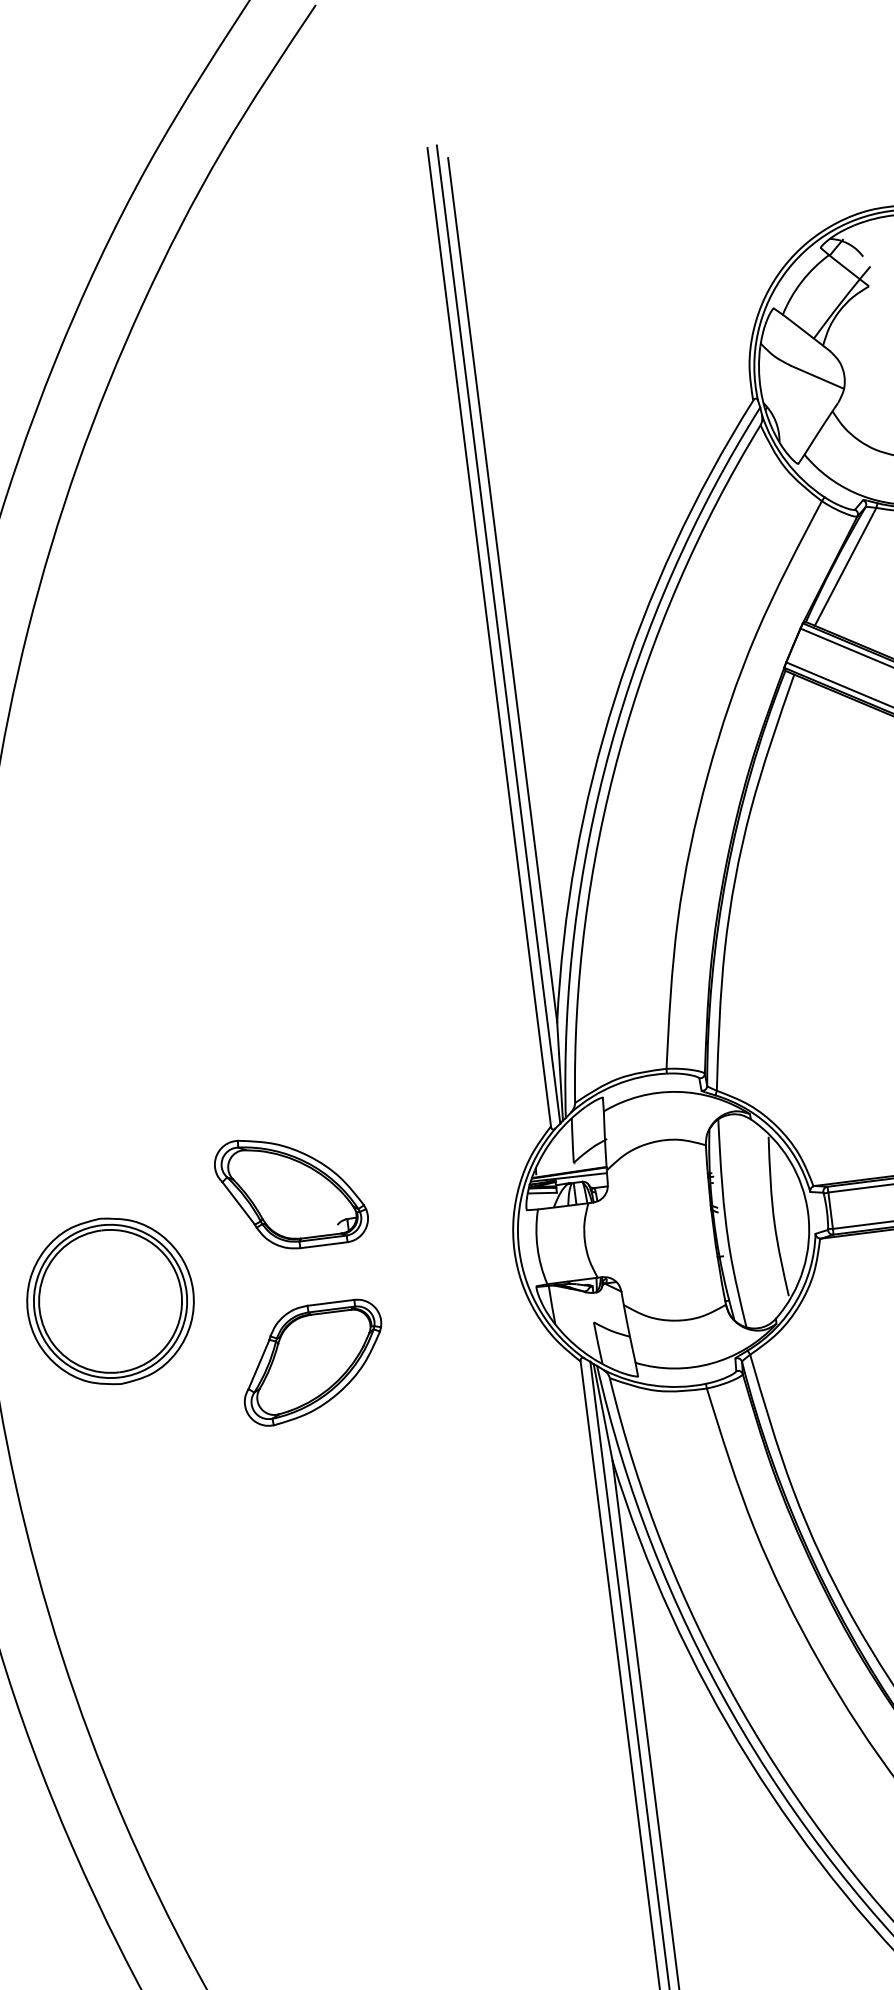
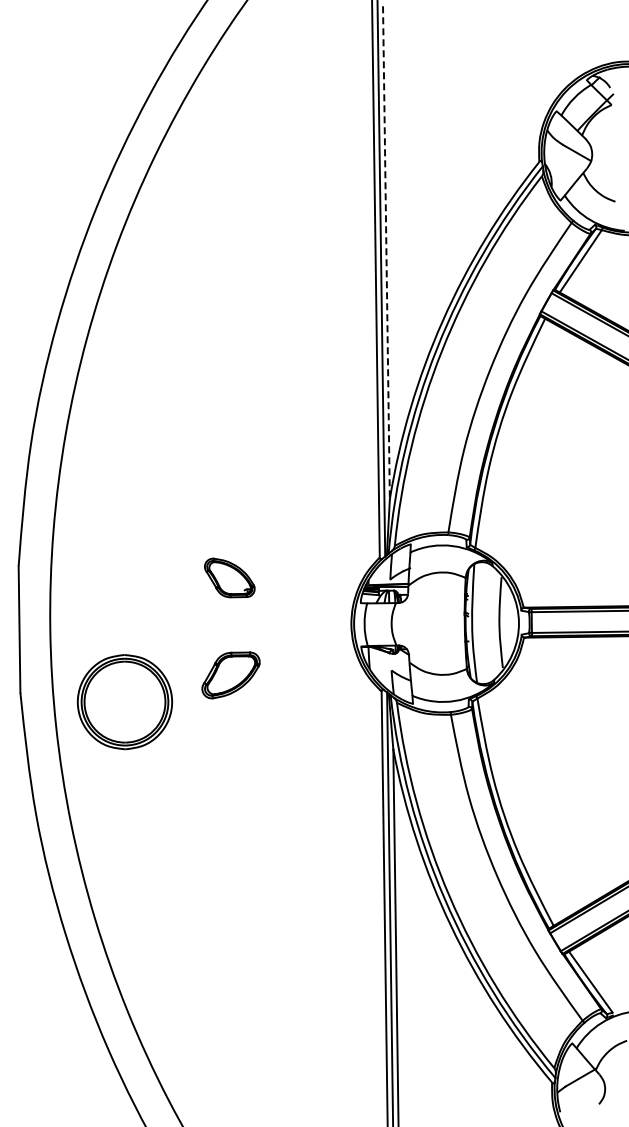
line: (502, 589) -> (386, 252), solid -> dashed
part: (291, 1191) -> (229, 577), size x0.6
part: (109, 1302) -> (124, 702), moved
part: (312, 1362) -> (230, 675), size x0.7

